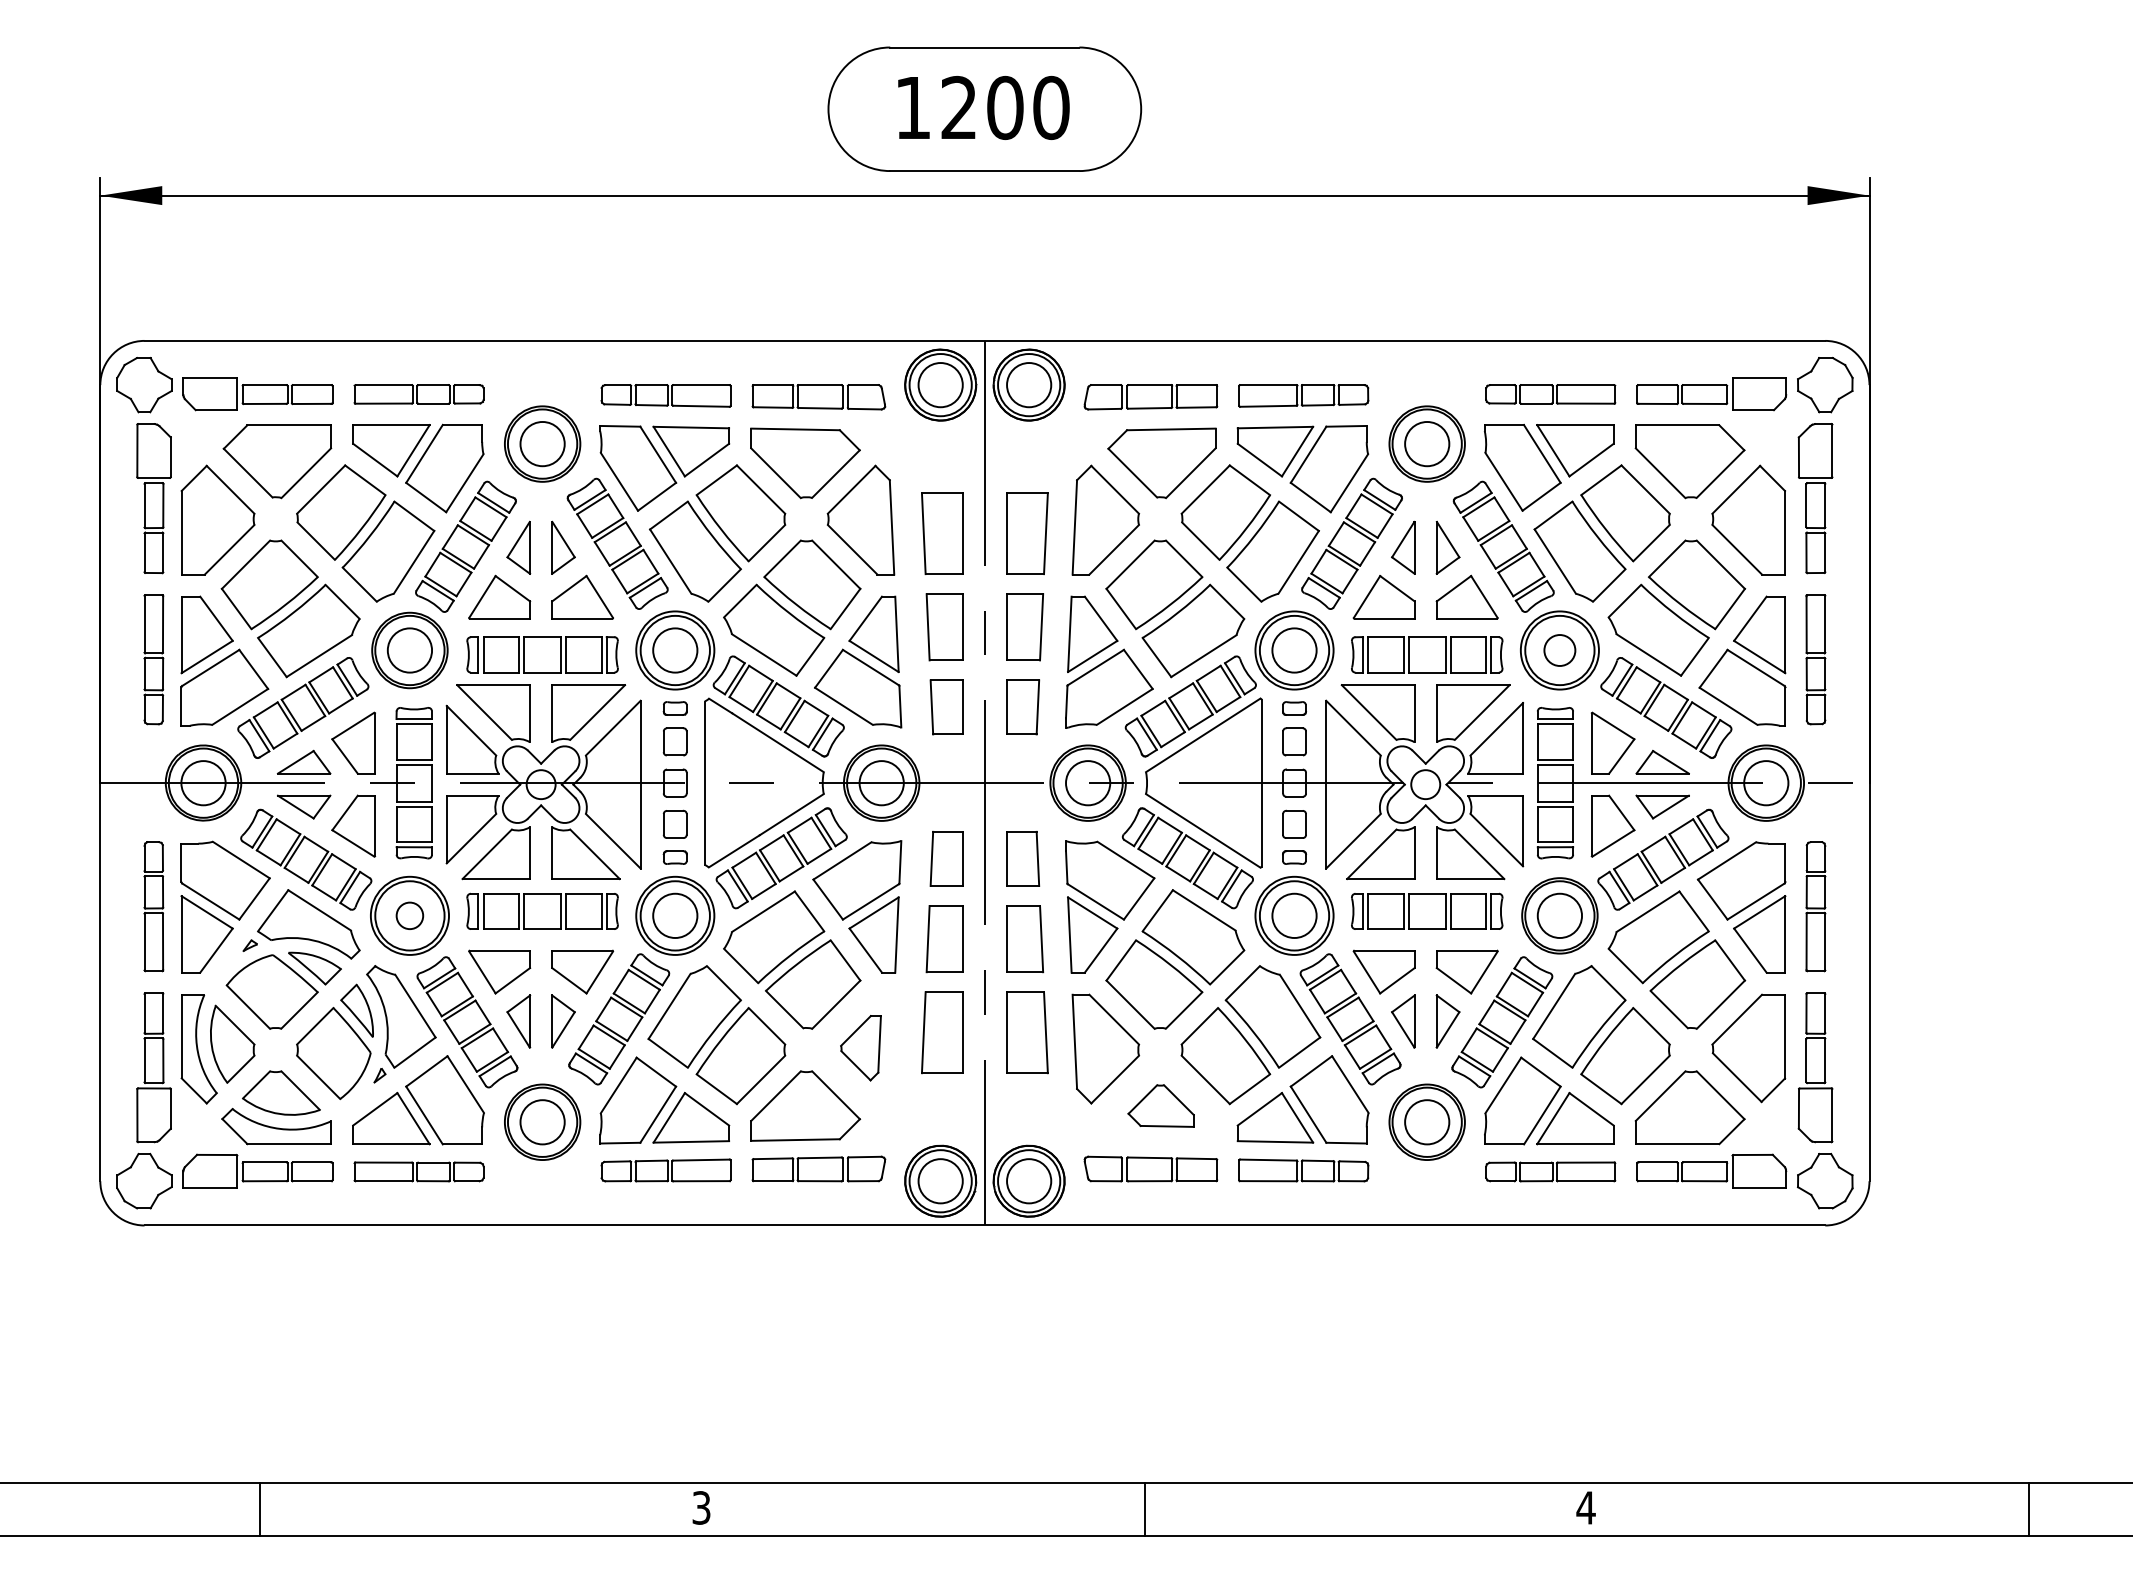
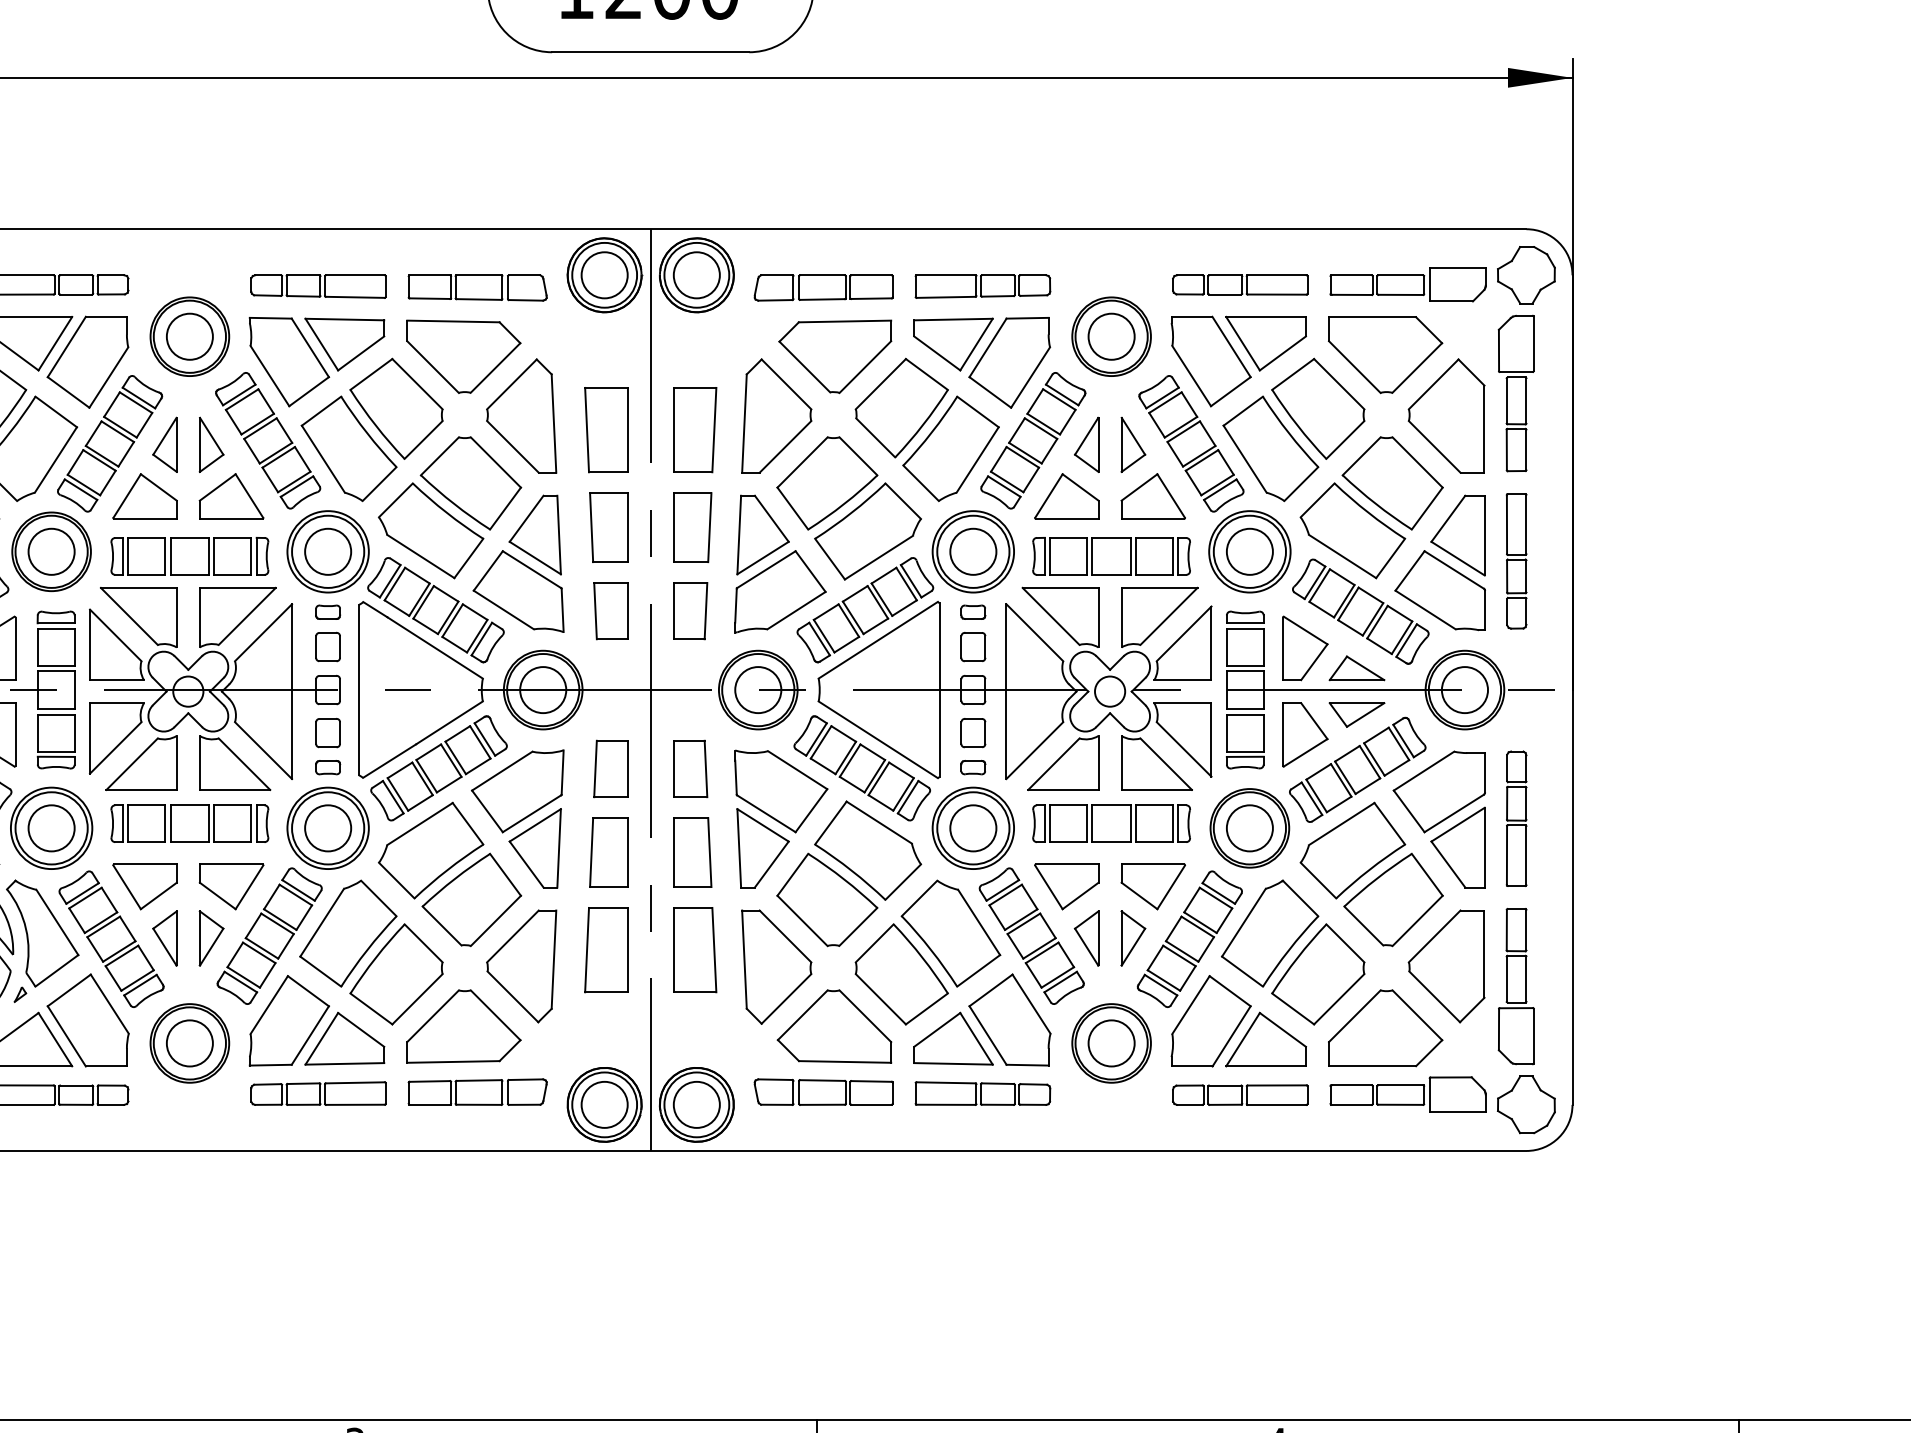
circle: (1559, 650) -> (1249, 551), size x1.43
circle: (409, 915) -> (51, 827), size x1.67
part: (860, 1047) -> (521, 965), size x1.67
part: (1160, 1105) -> (833, 1025), size x1.67

